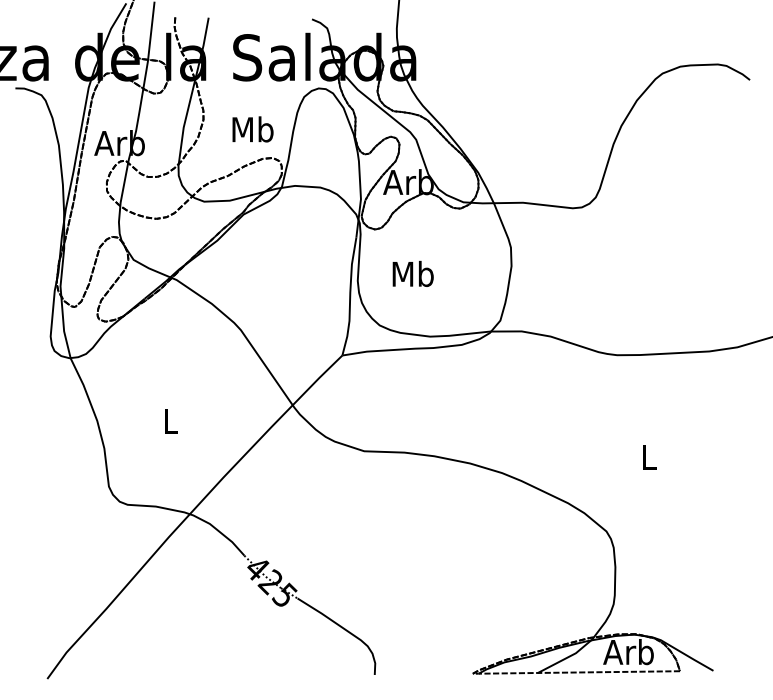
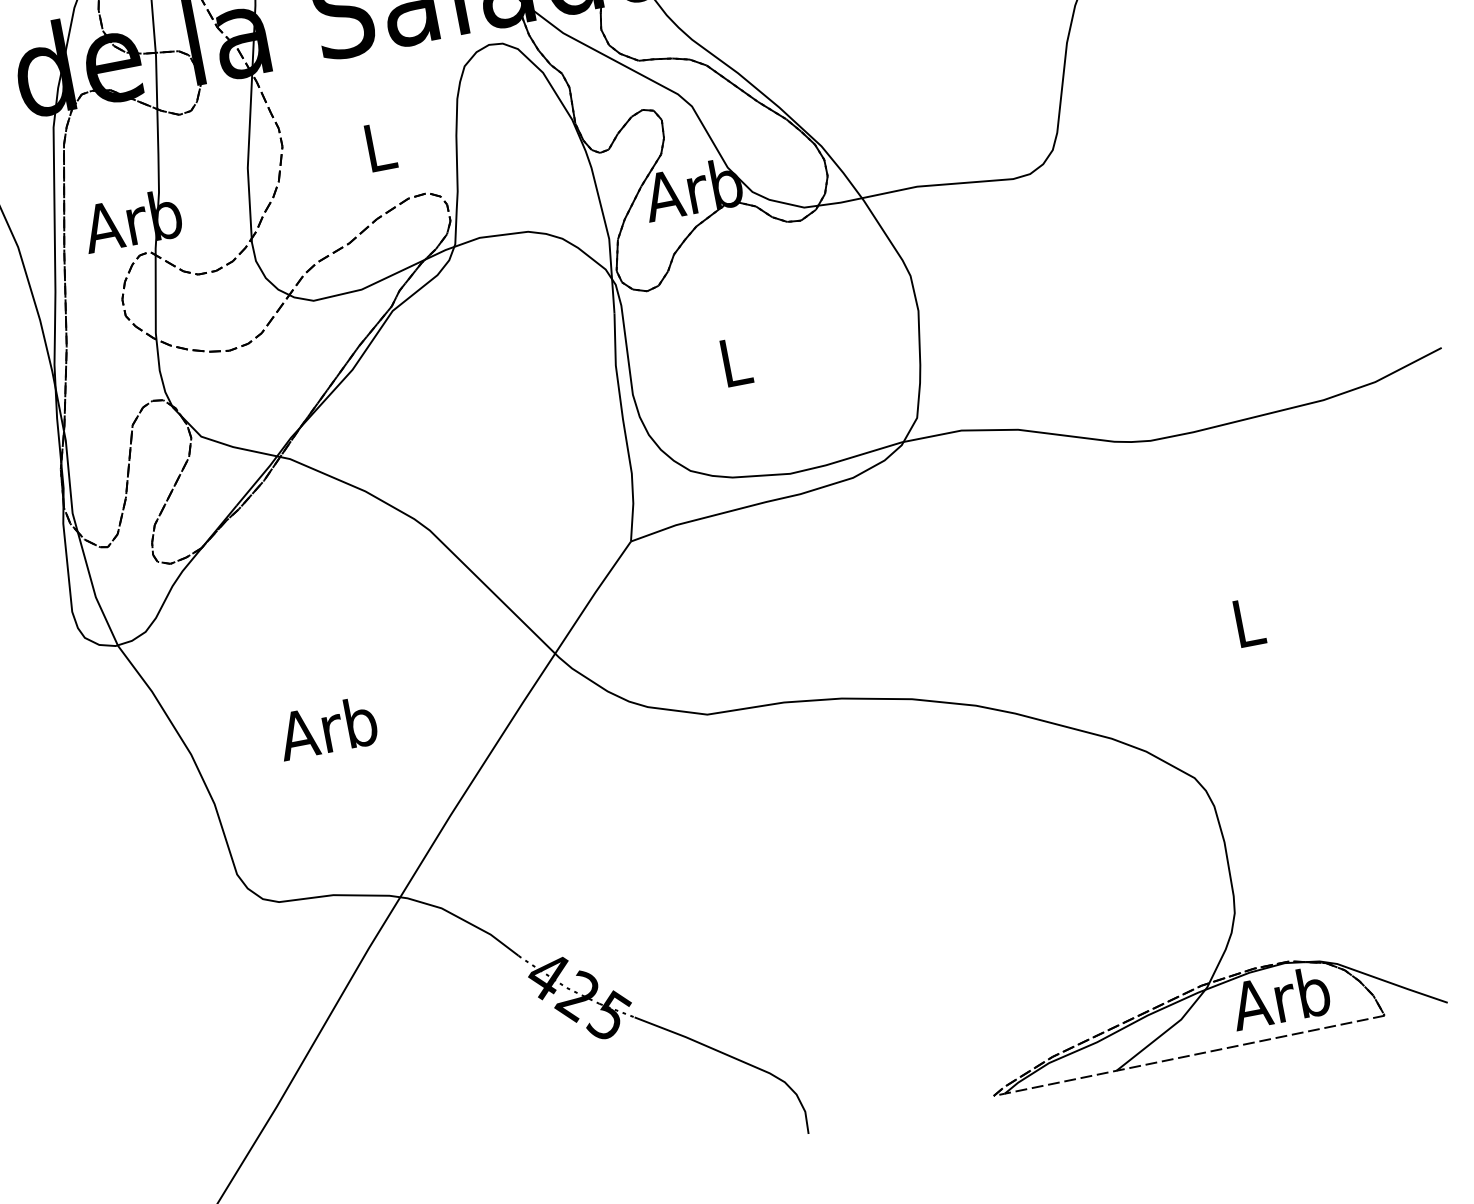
text: (252, 129) -> (378, 146), Mb -> L
text: (412, 273) -> (733, 360), Mb -> L
text: (169, 420) -> (327, 727), L -> Arb

